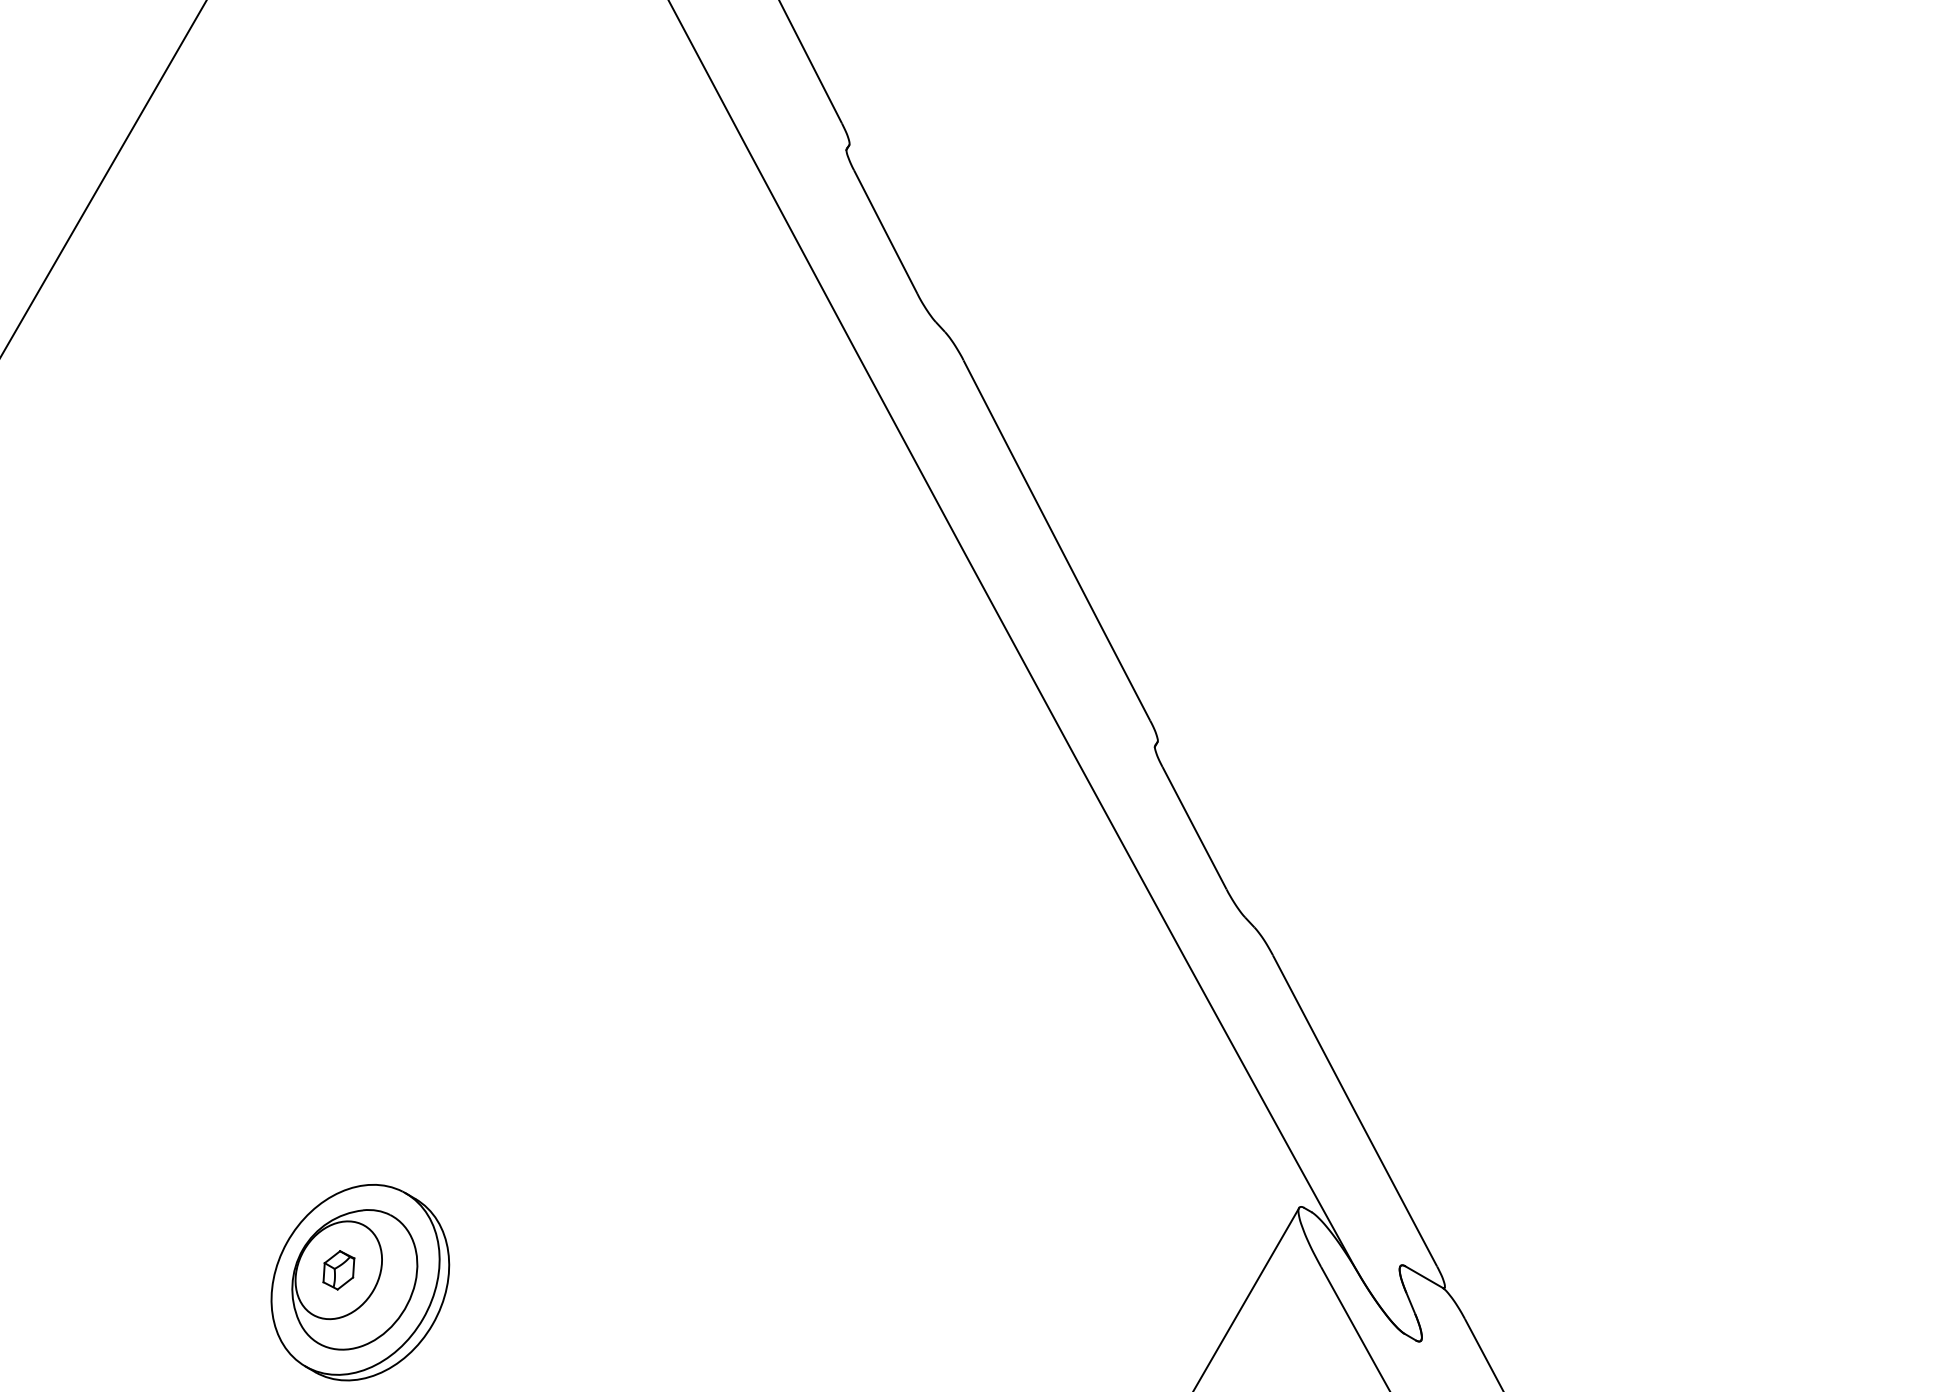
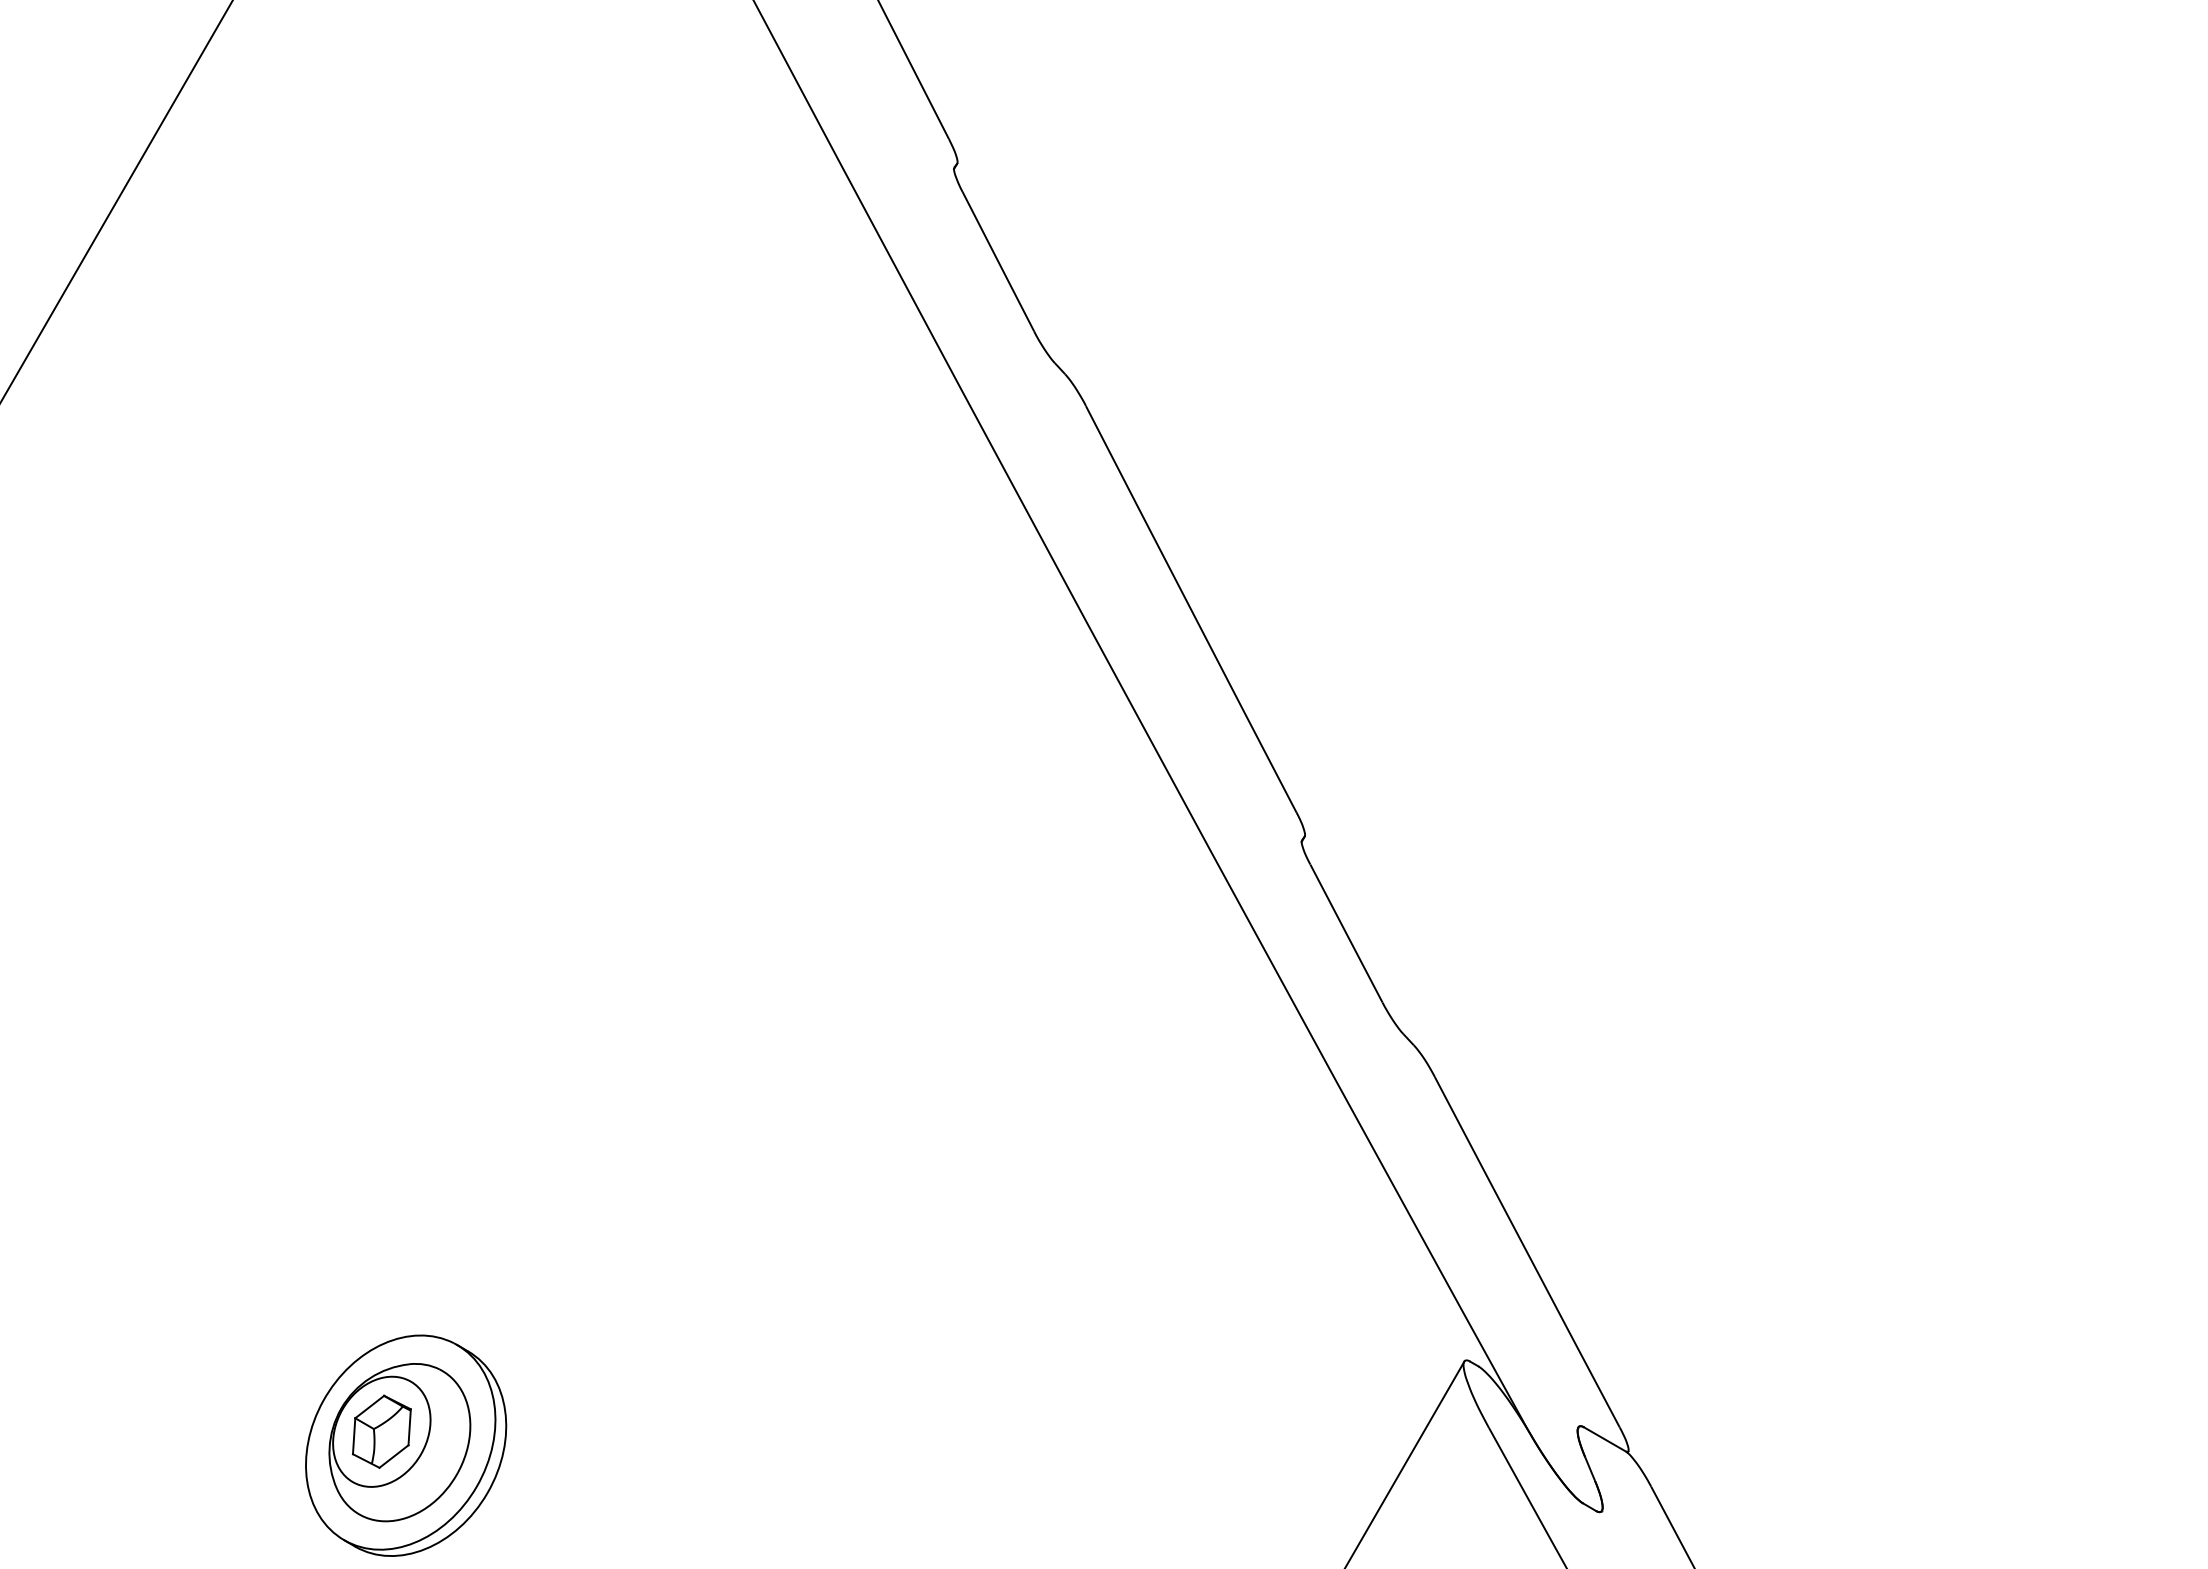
part: (338, 1270) -> (381, 1432), size x1.67

